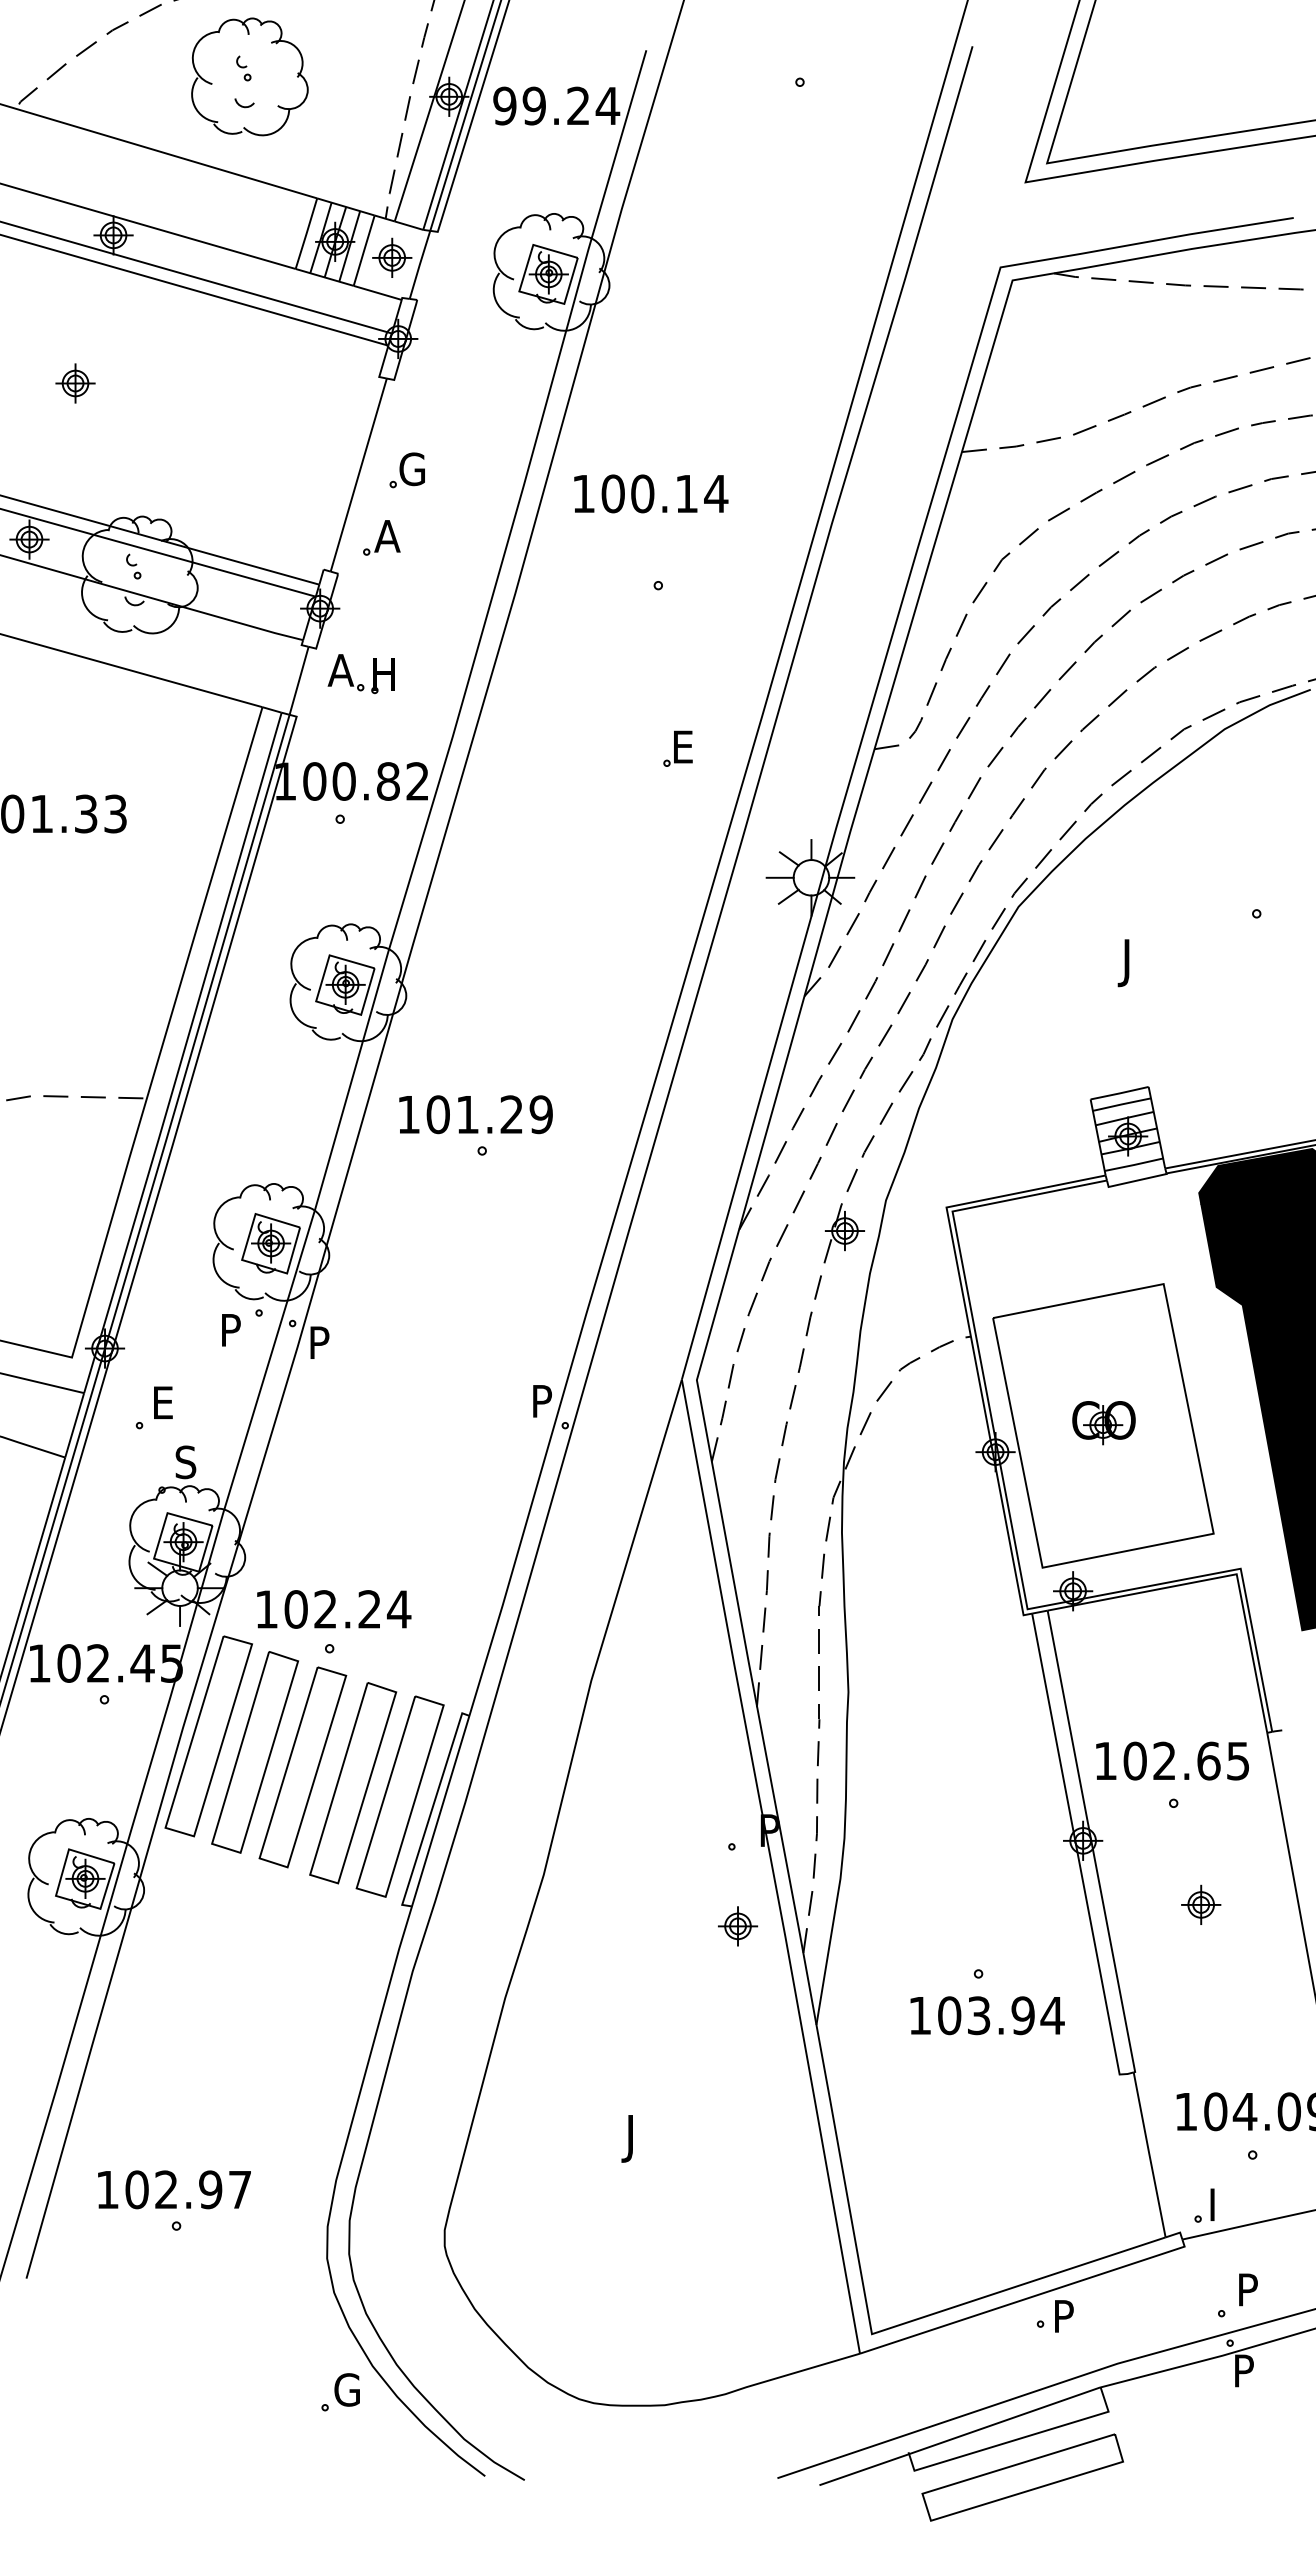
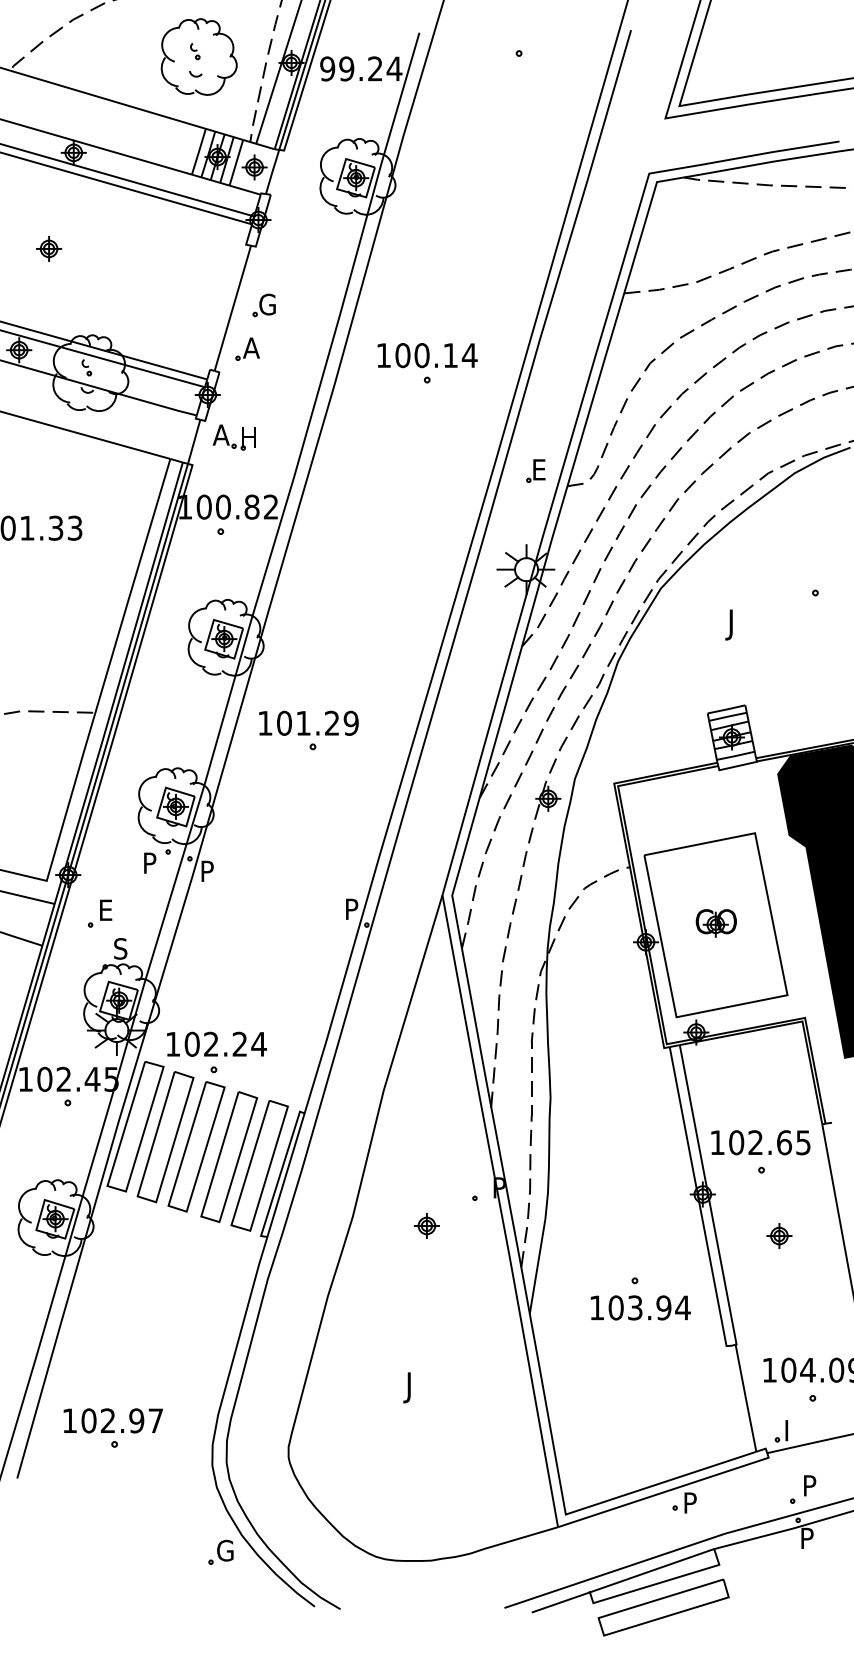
part: (248, 76) -> (198, 56), moved
text: (651, 493) -> (427, 355), moved
part: (677, 748) -> (535, 470), moved
part: (737, 1925) -> (426, 1225), moved

